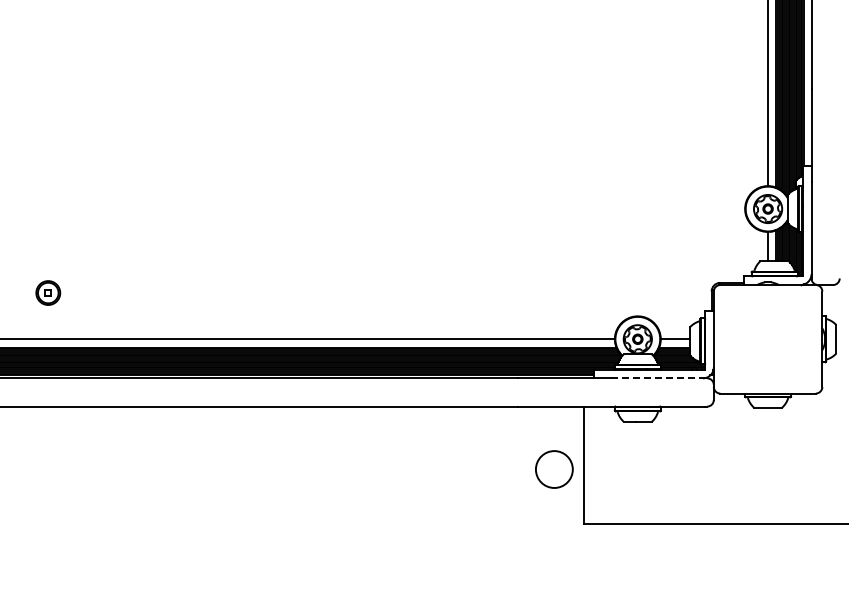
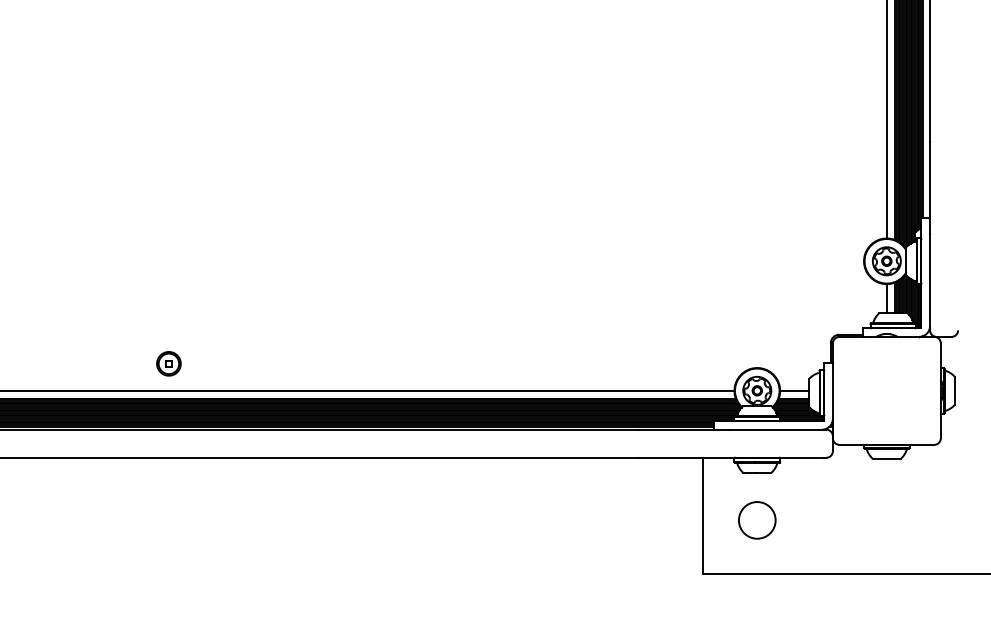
part: (47, 292) -> (168, 363), moved
line: (658, 378) -> (777, 429), dashed -> solid
circle: (554, 469) -> (757, 520), moved

